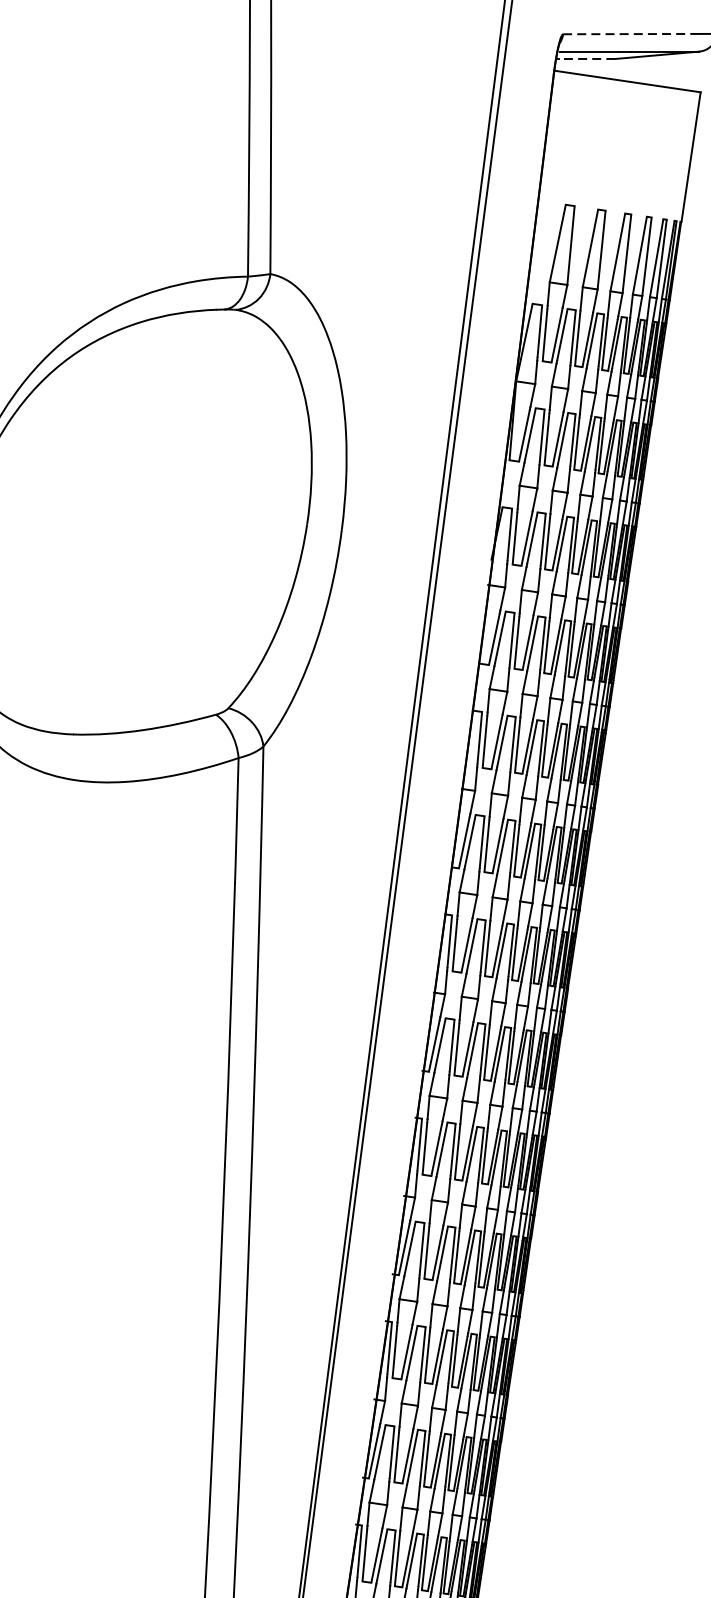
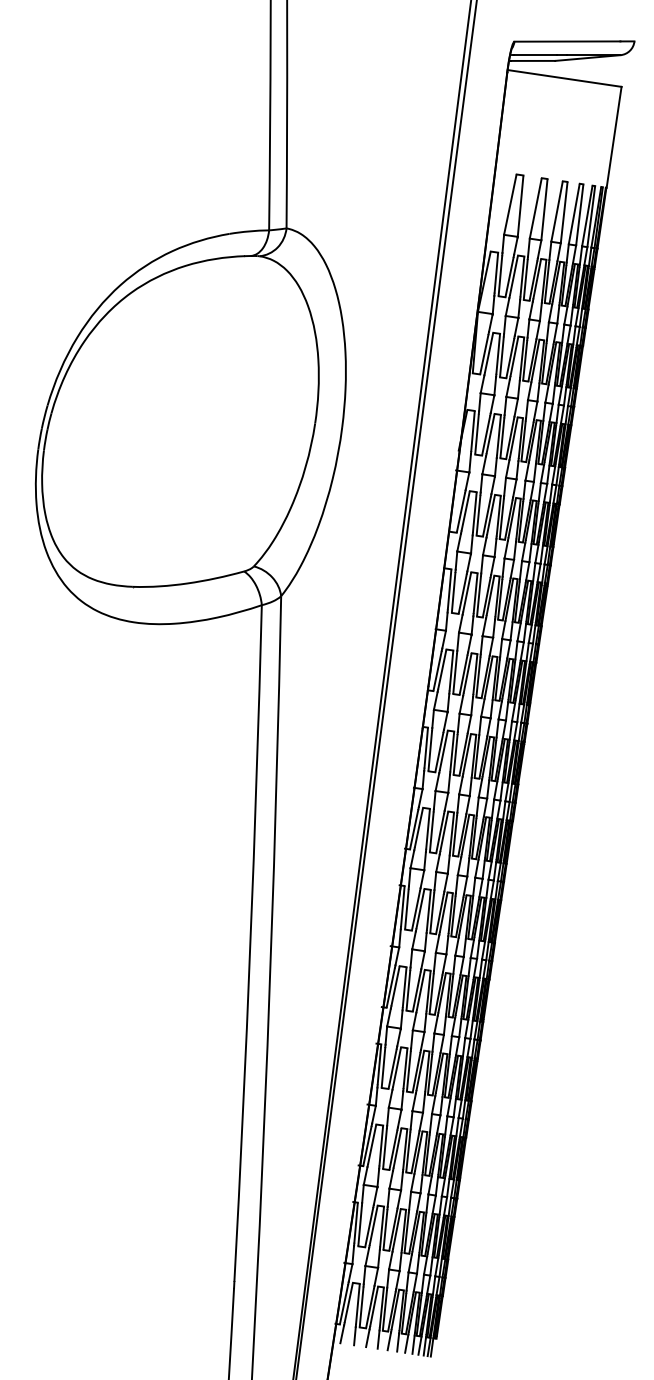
line: (631, 34) -> (567, 41), dashed -> solid
line: (586, 58) -> (532, 60), dashed -> solid

